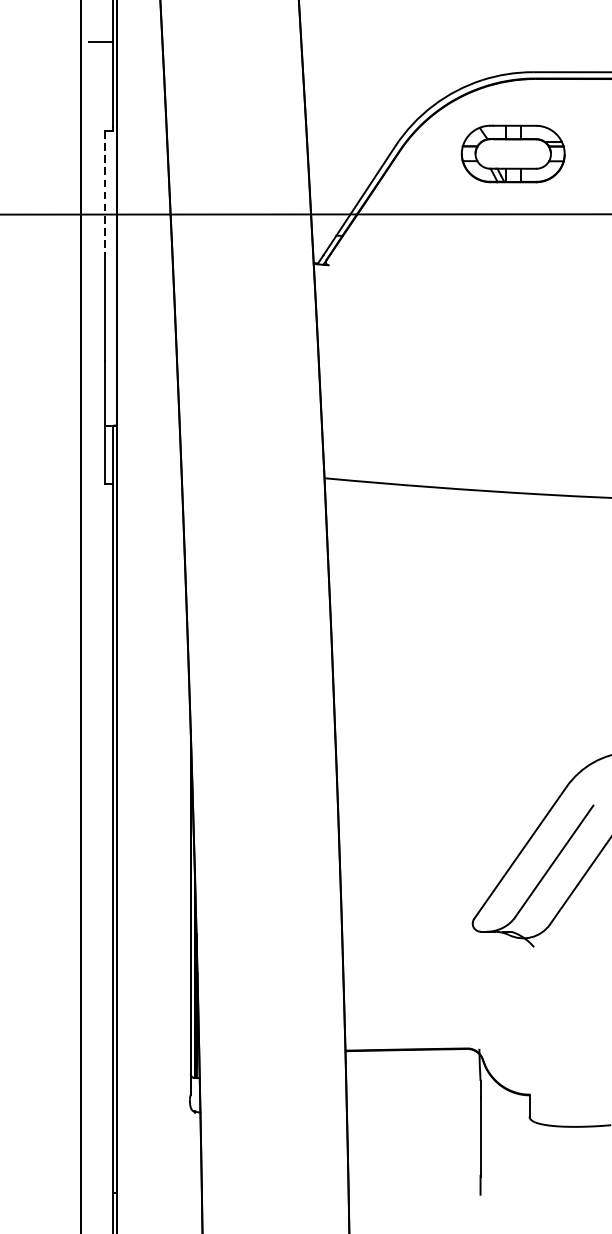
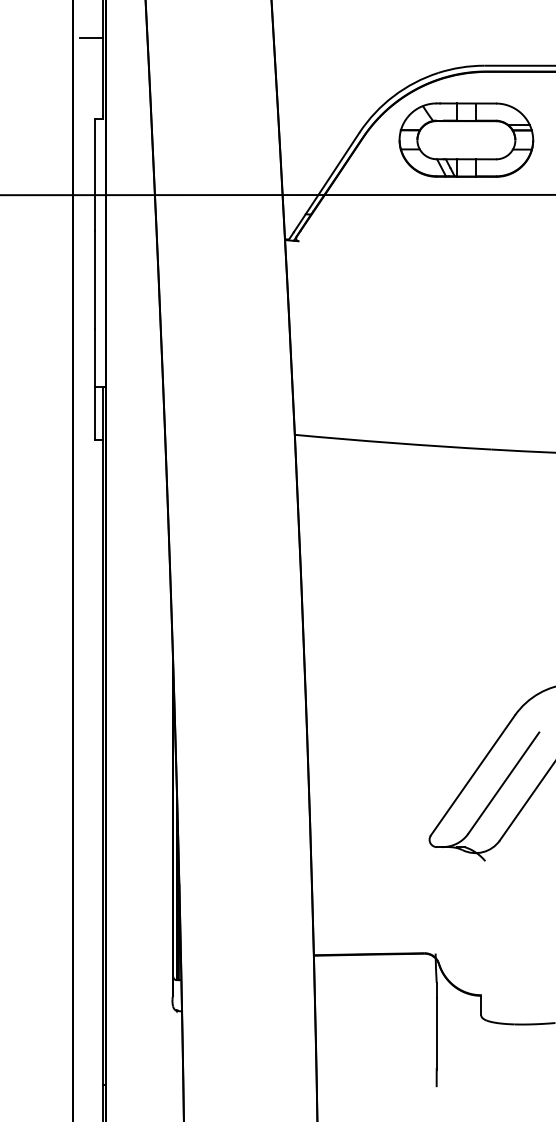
part: (513, 153) -> (466, 139), size x1.43
line: (105, 192) -> (95, 175), dashed -> solid

